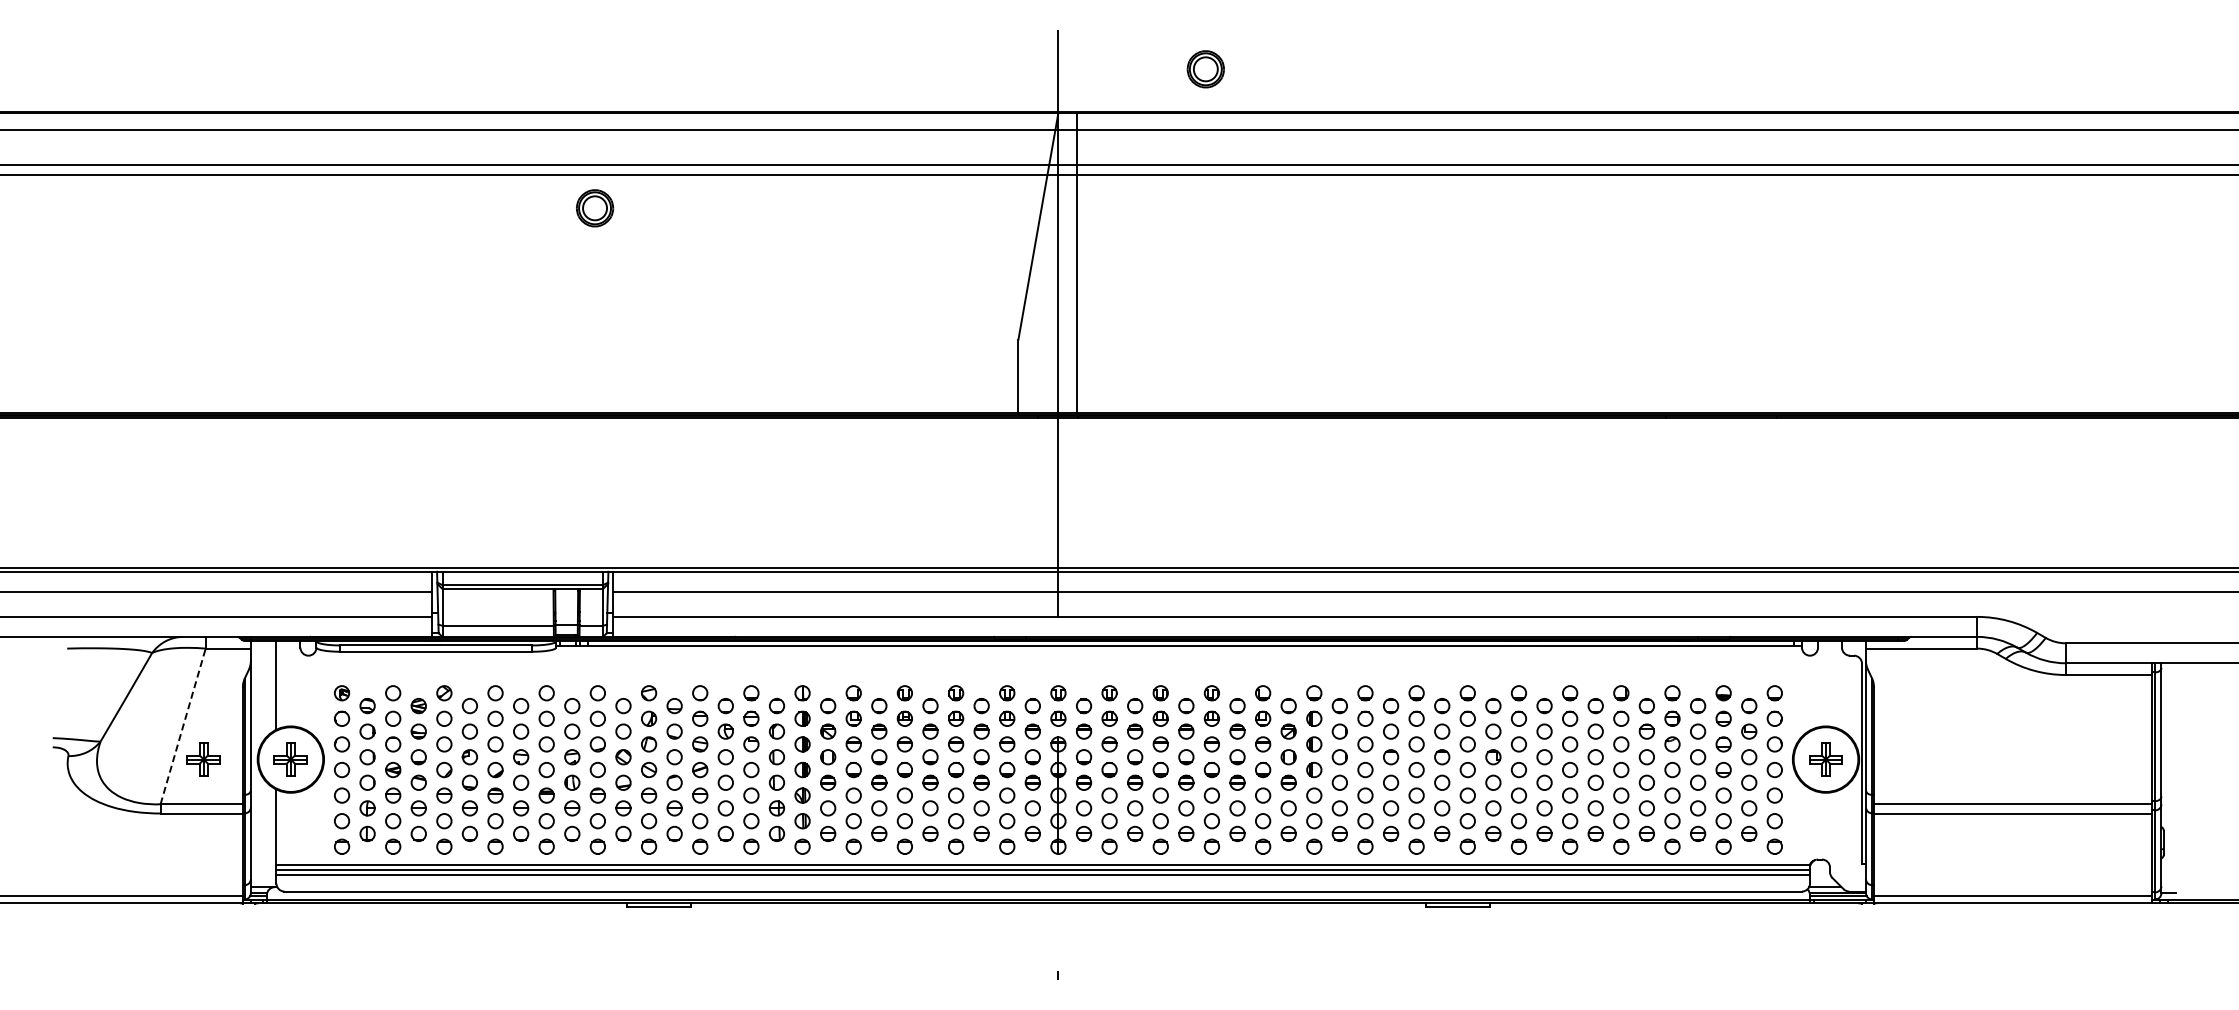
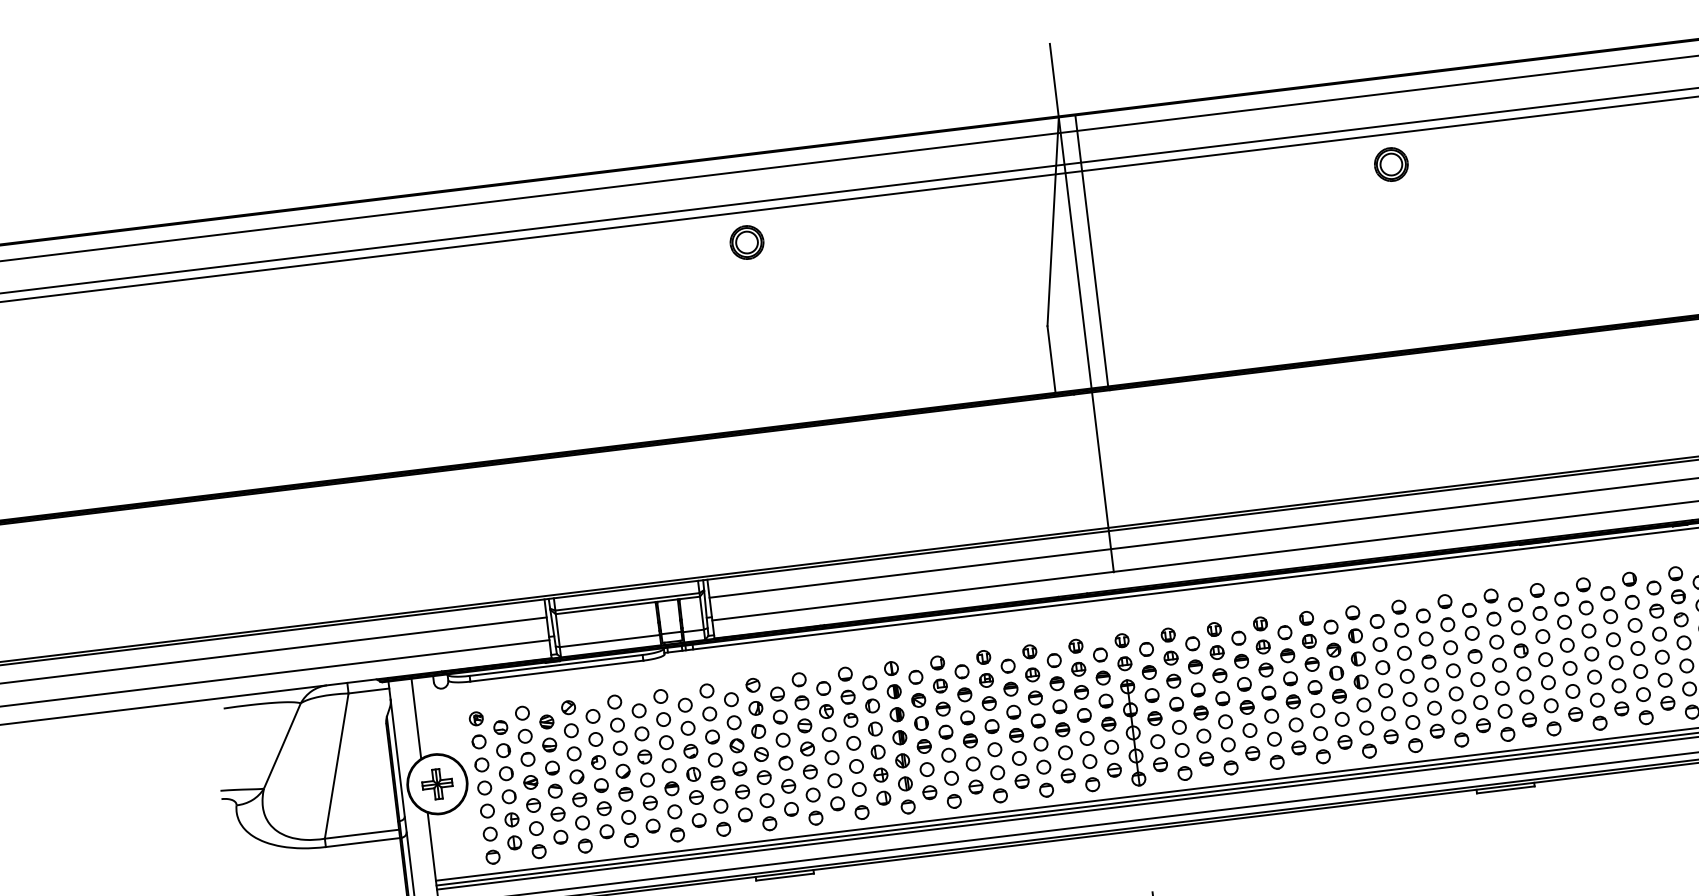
part: (1205, 69) -> (1391, 164), moved
part: (595, 208) -> (747, 242), moved
line: (183, 725) -> (336, 765), dashed -> solid
part: (203, 759) -> (358, 793), removed

